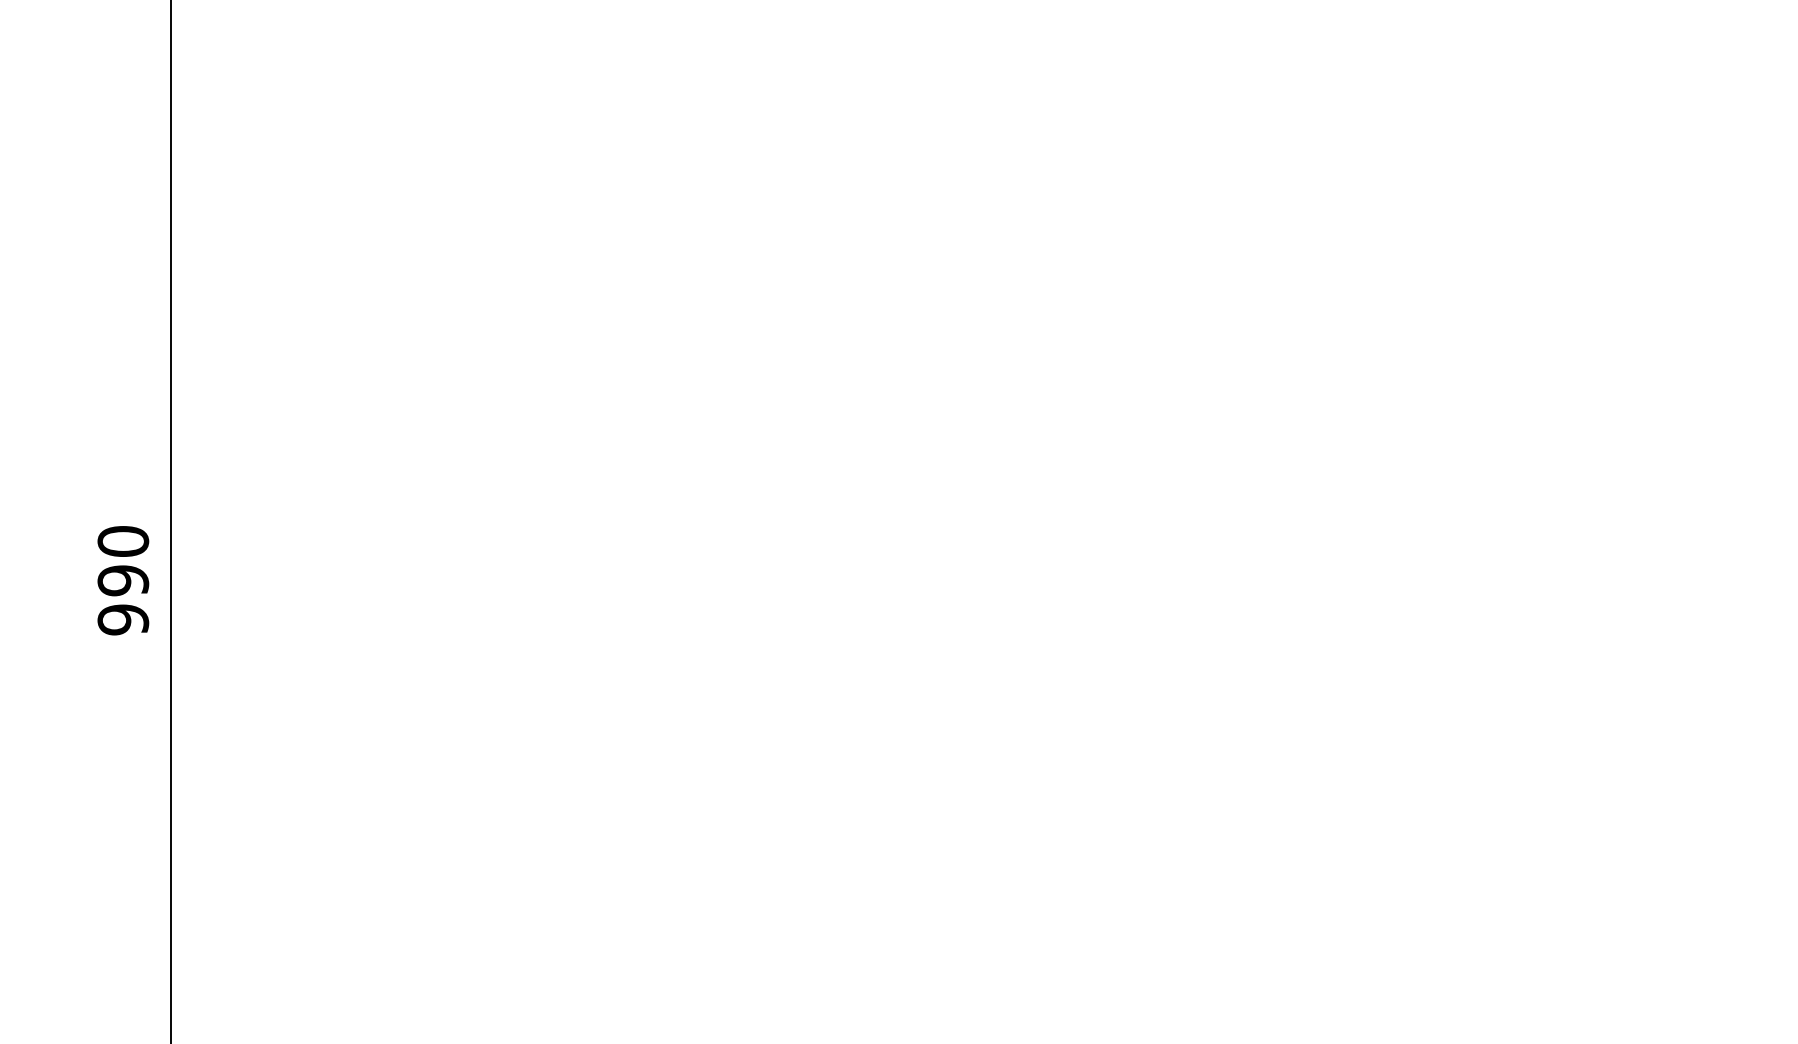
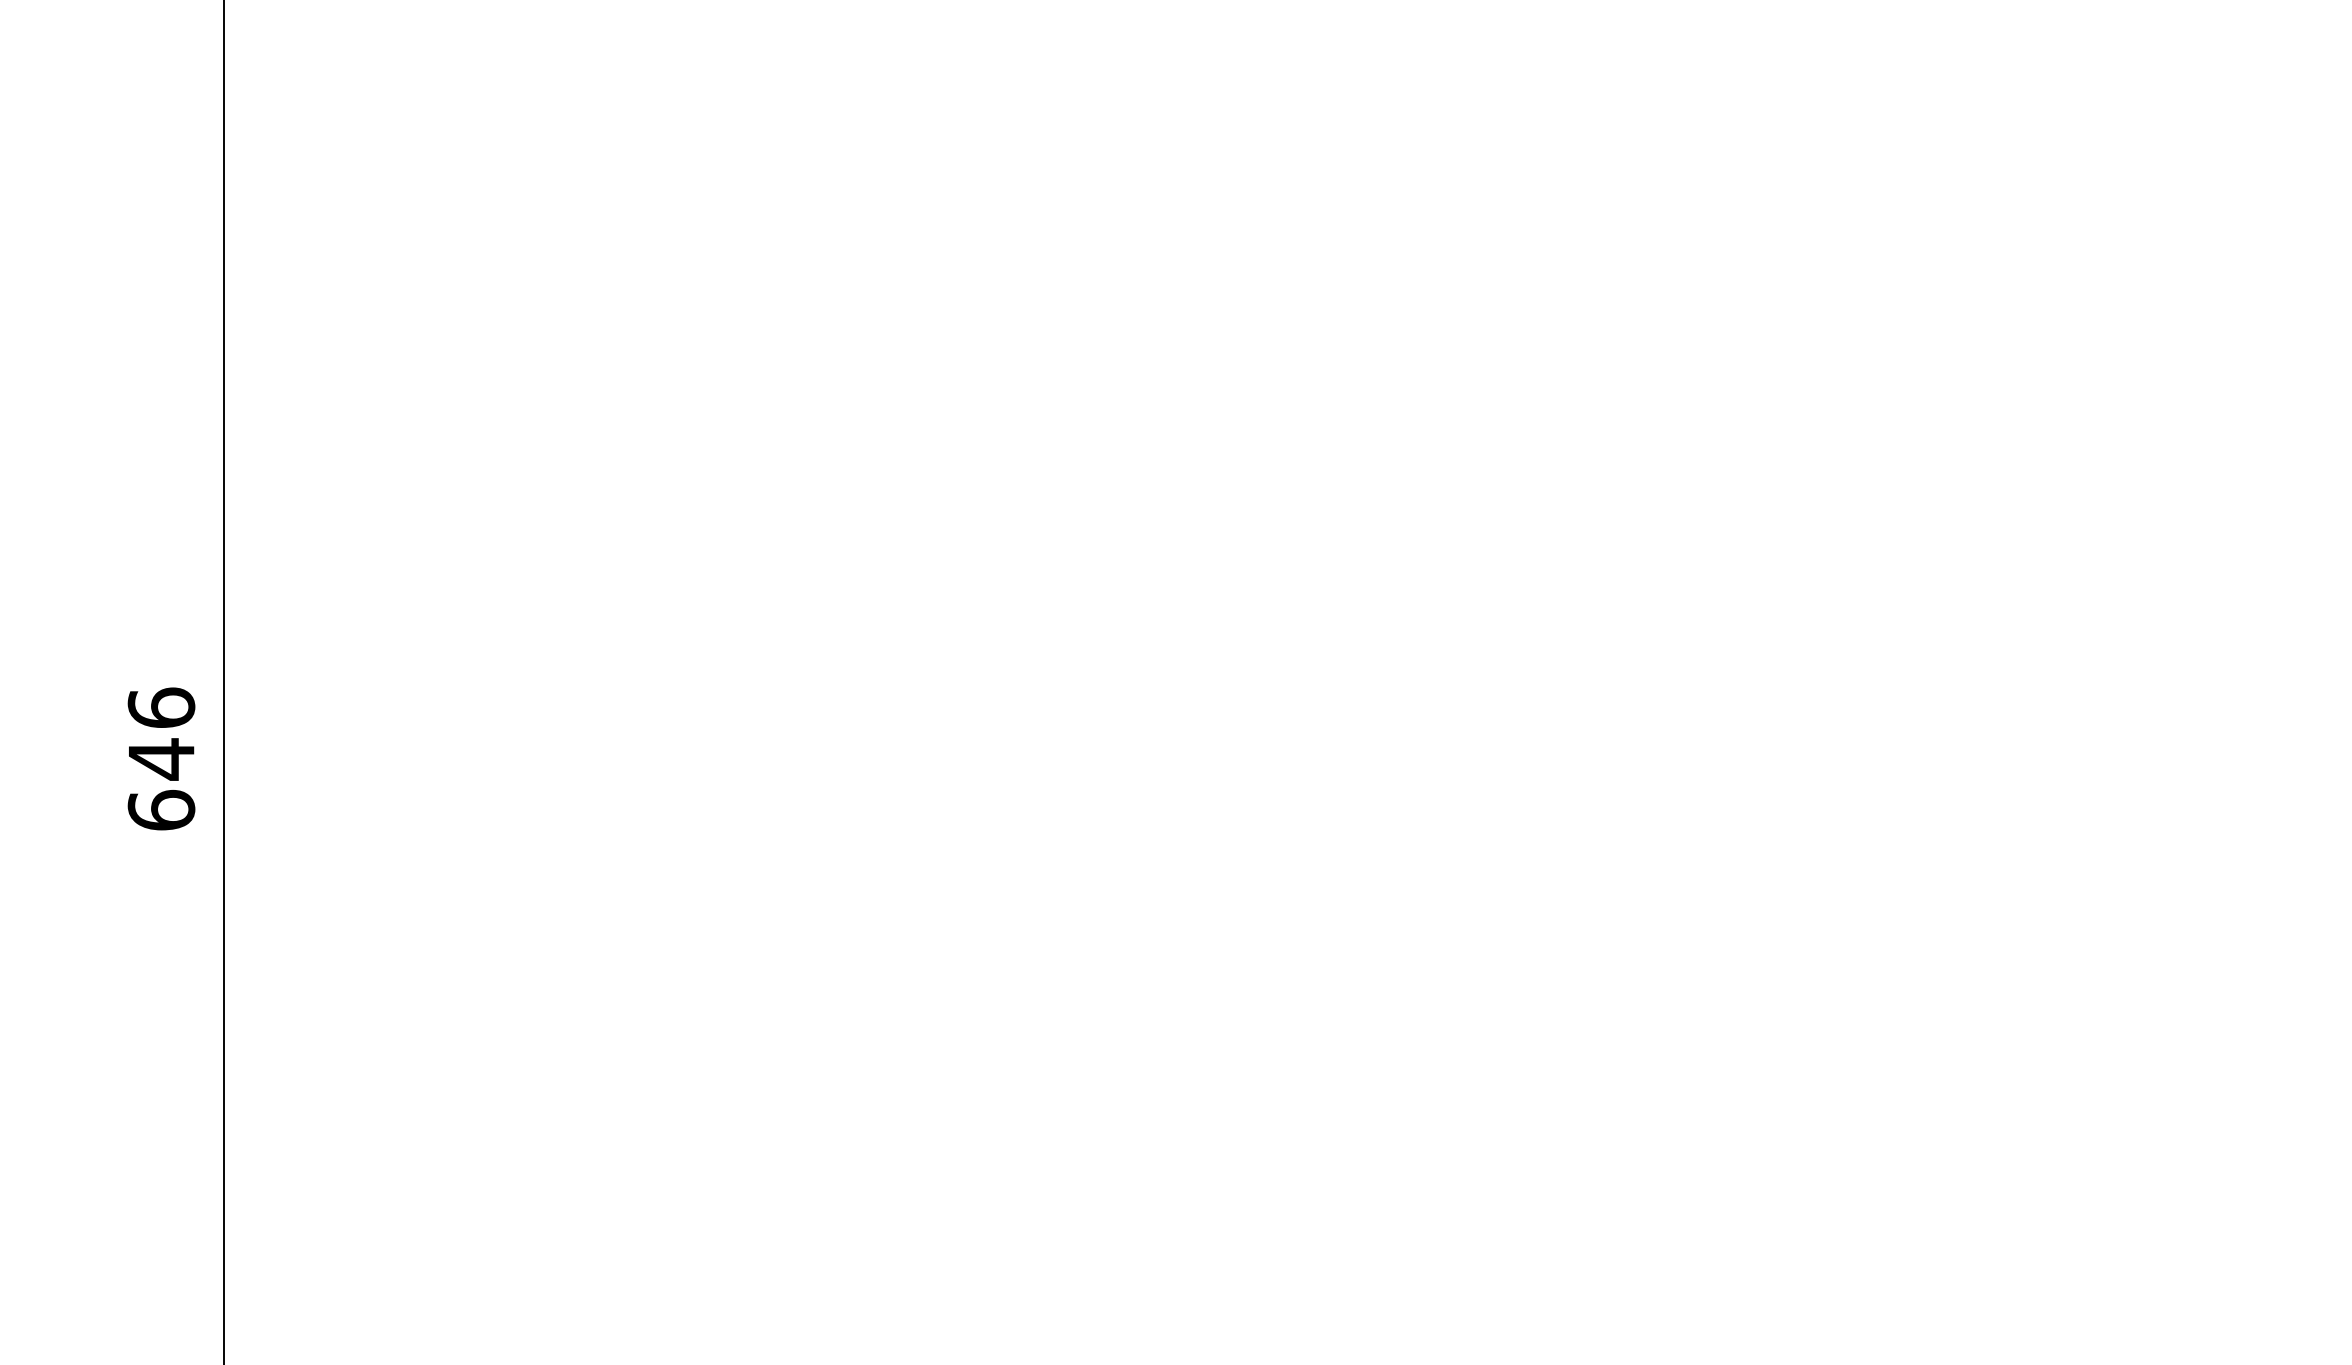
text: (123, 580) -> (161, 759), 990 -> 646

